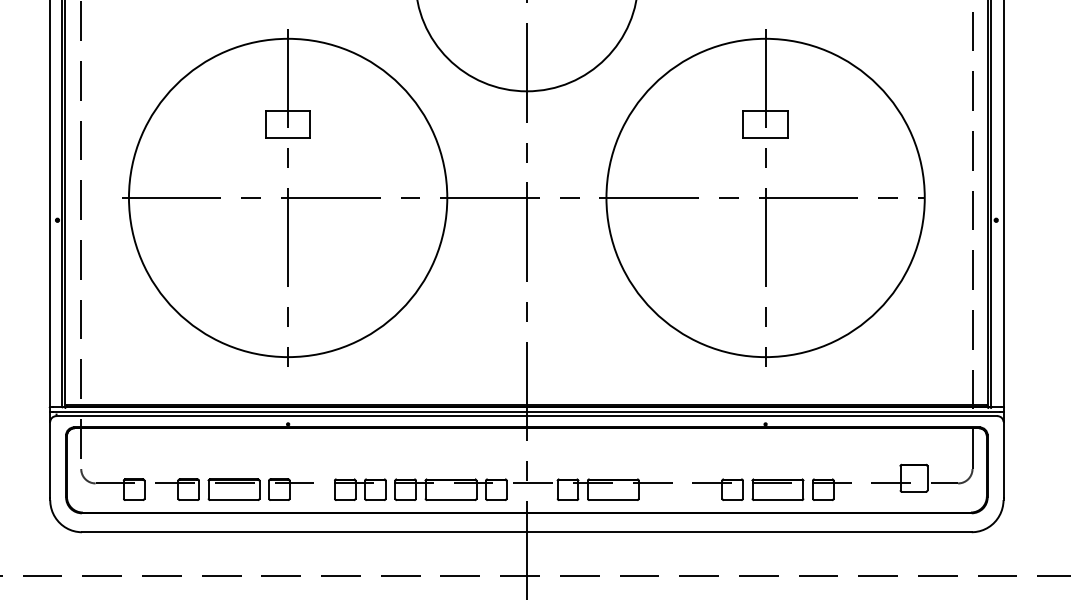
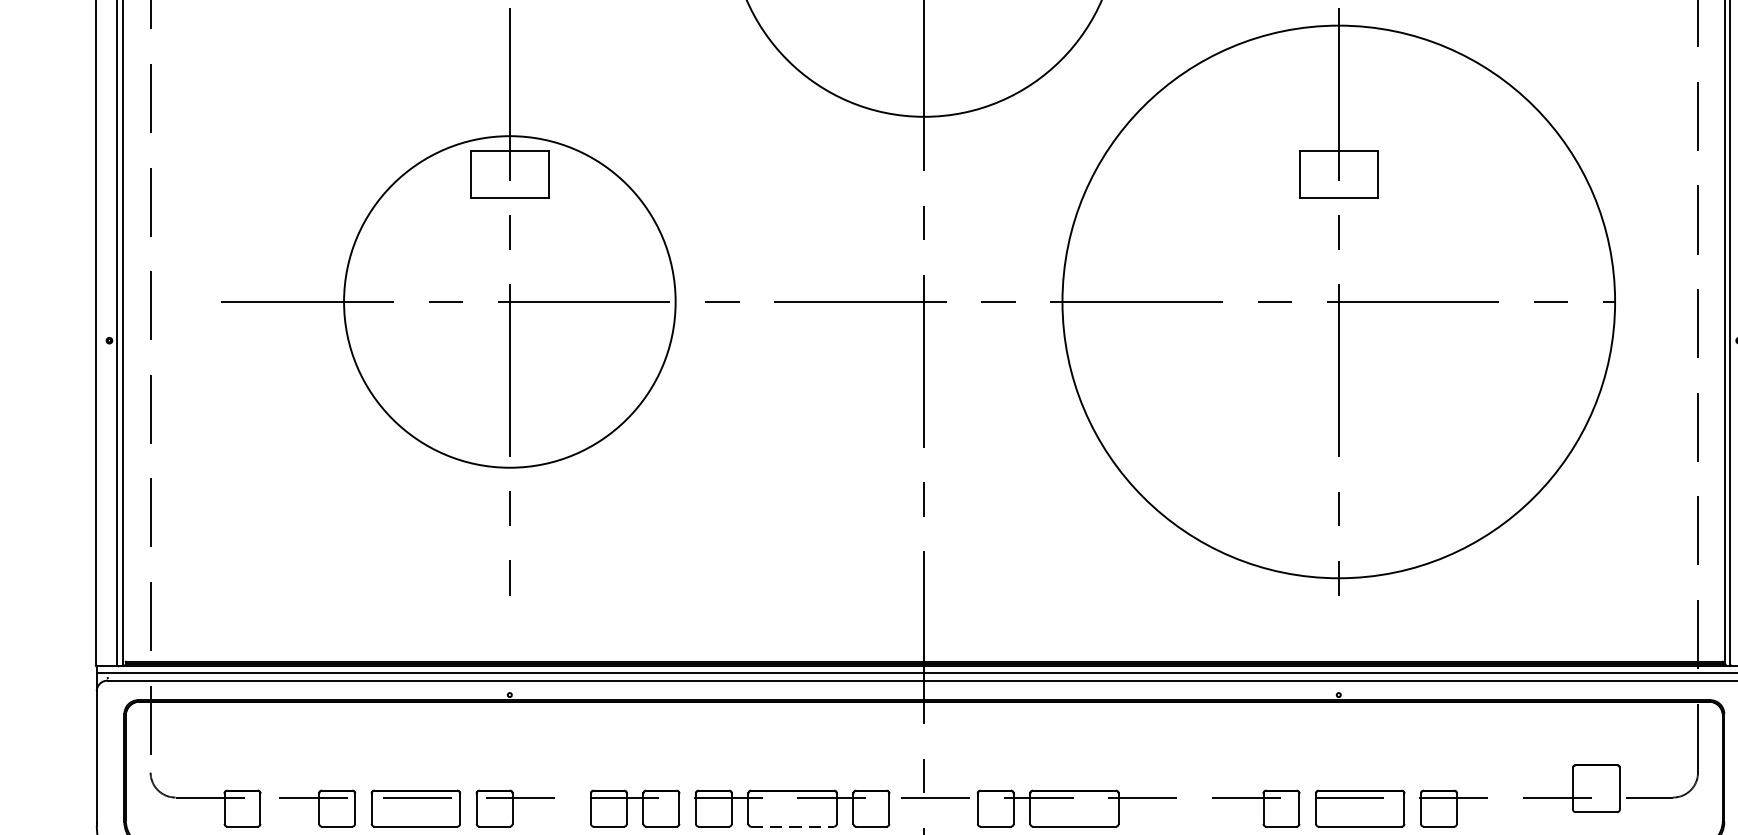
circle: (287, 197) -> (508, 301), size x0.6
line: (451, 500) -> (793, 827), solid -> dashed

